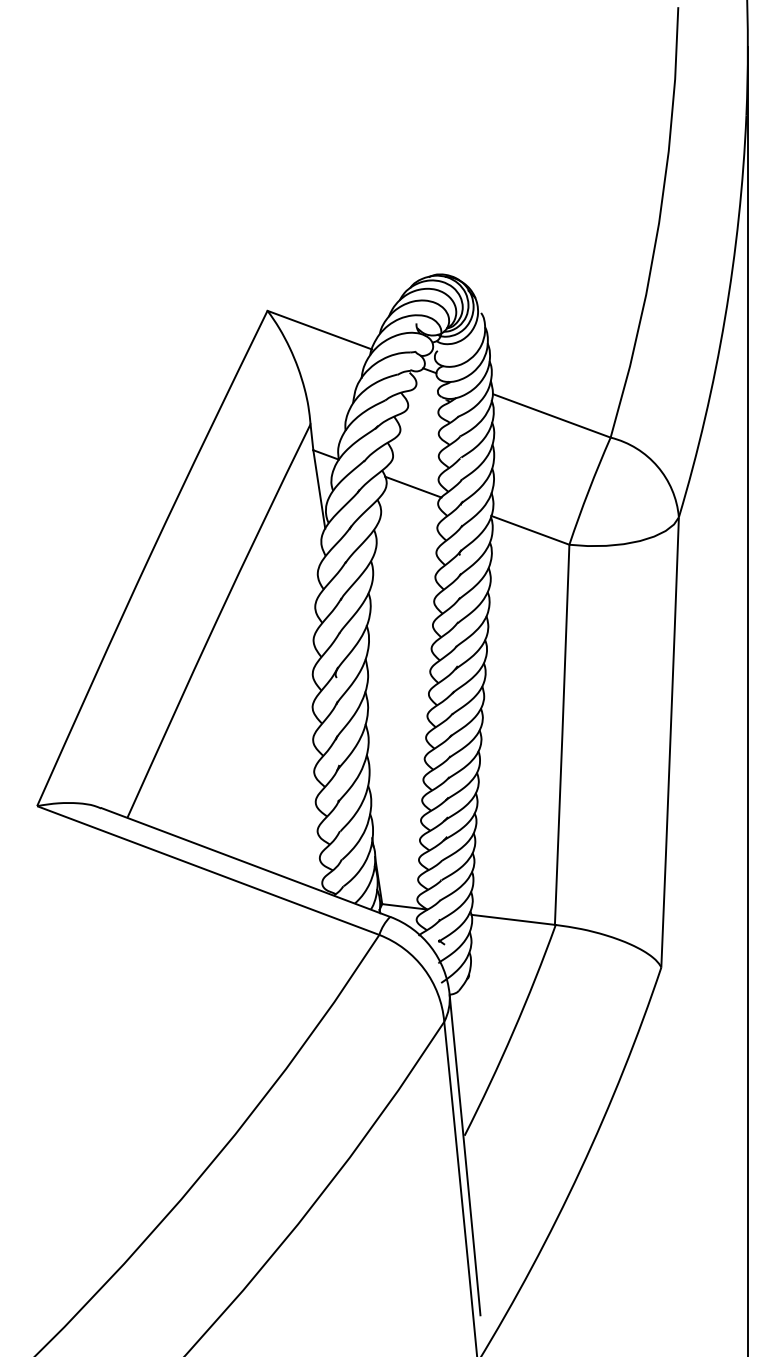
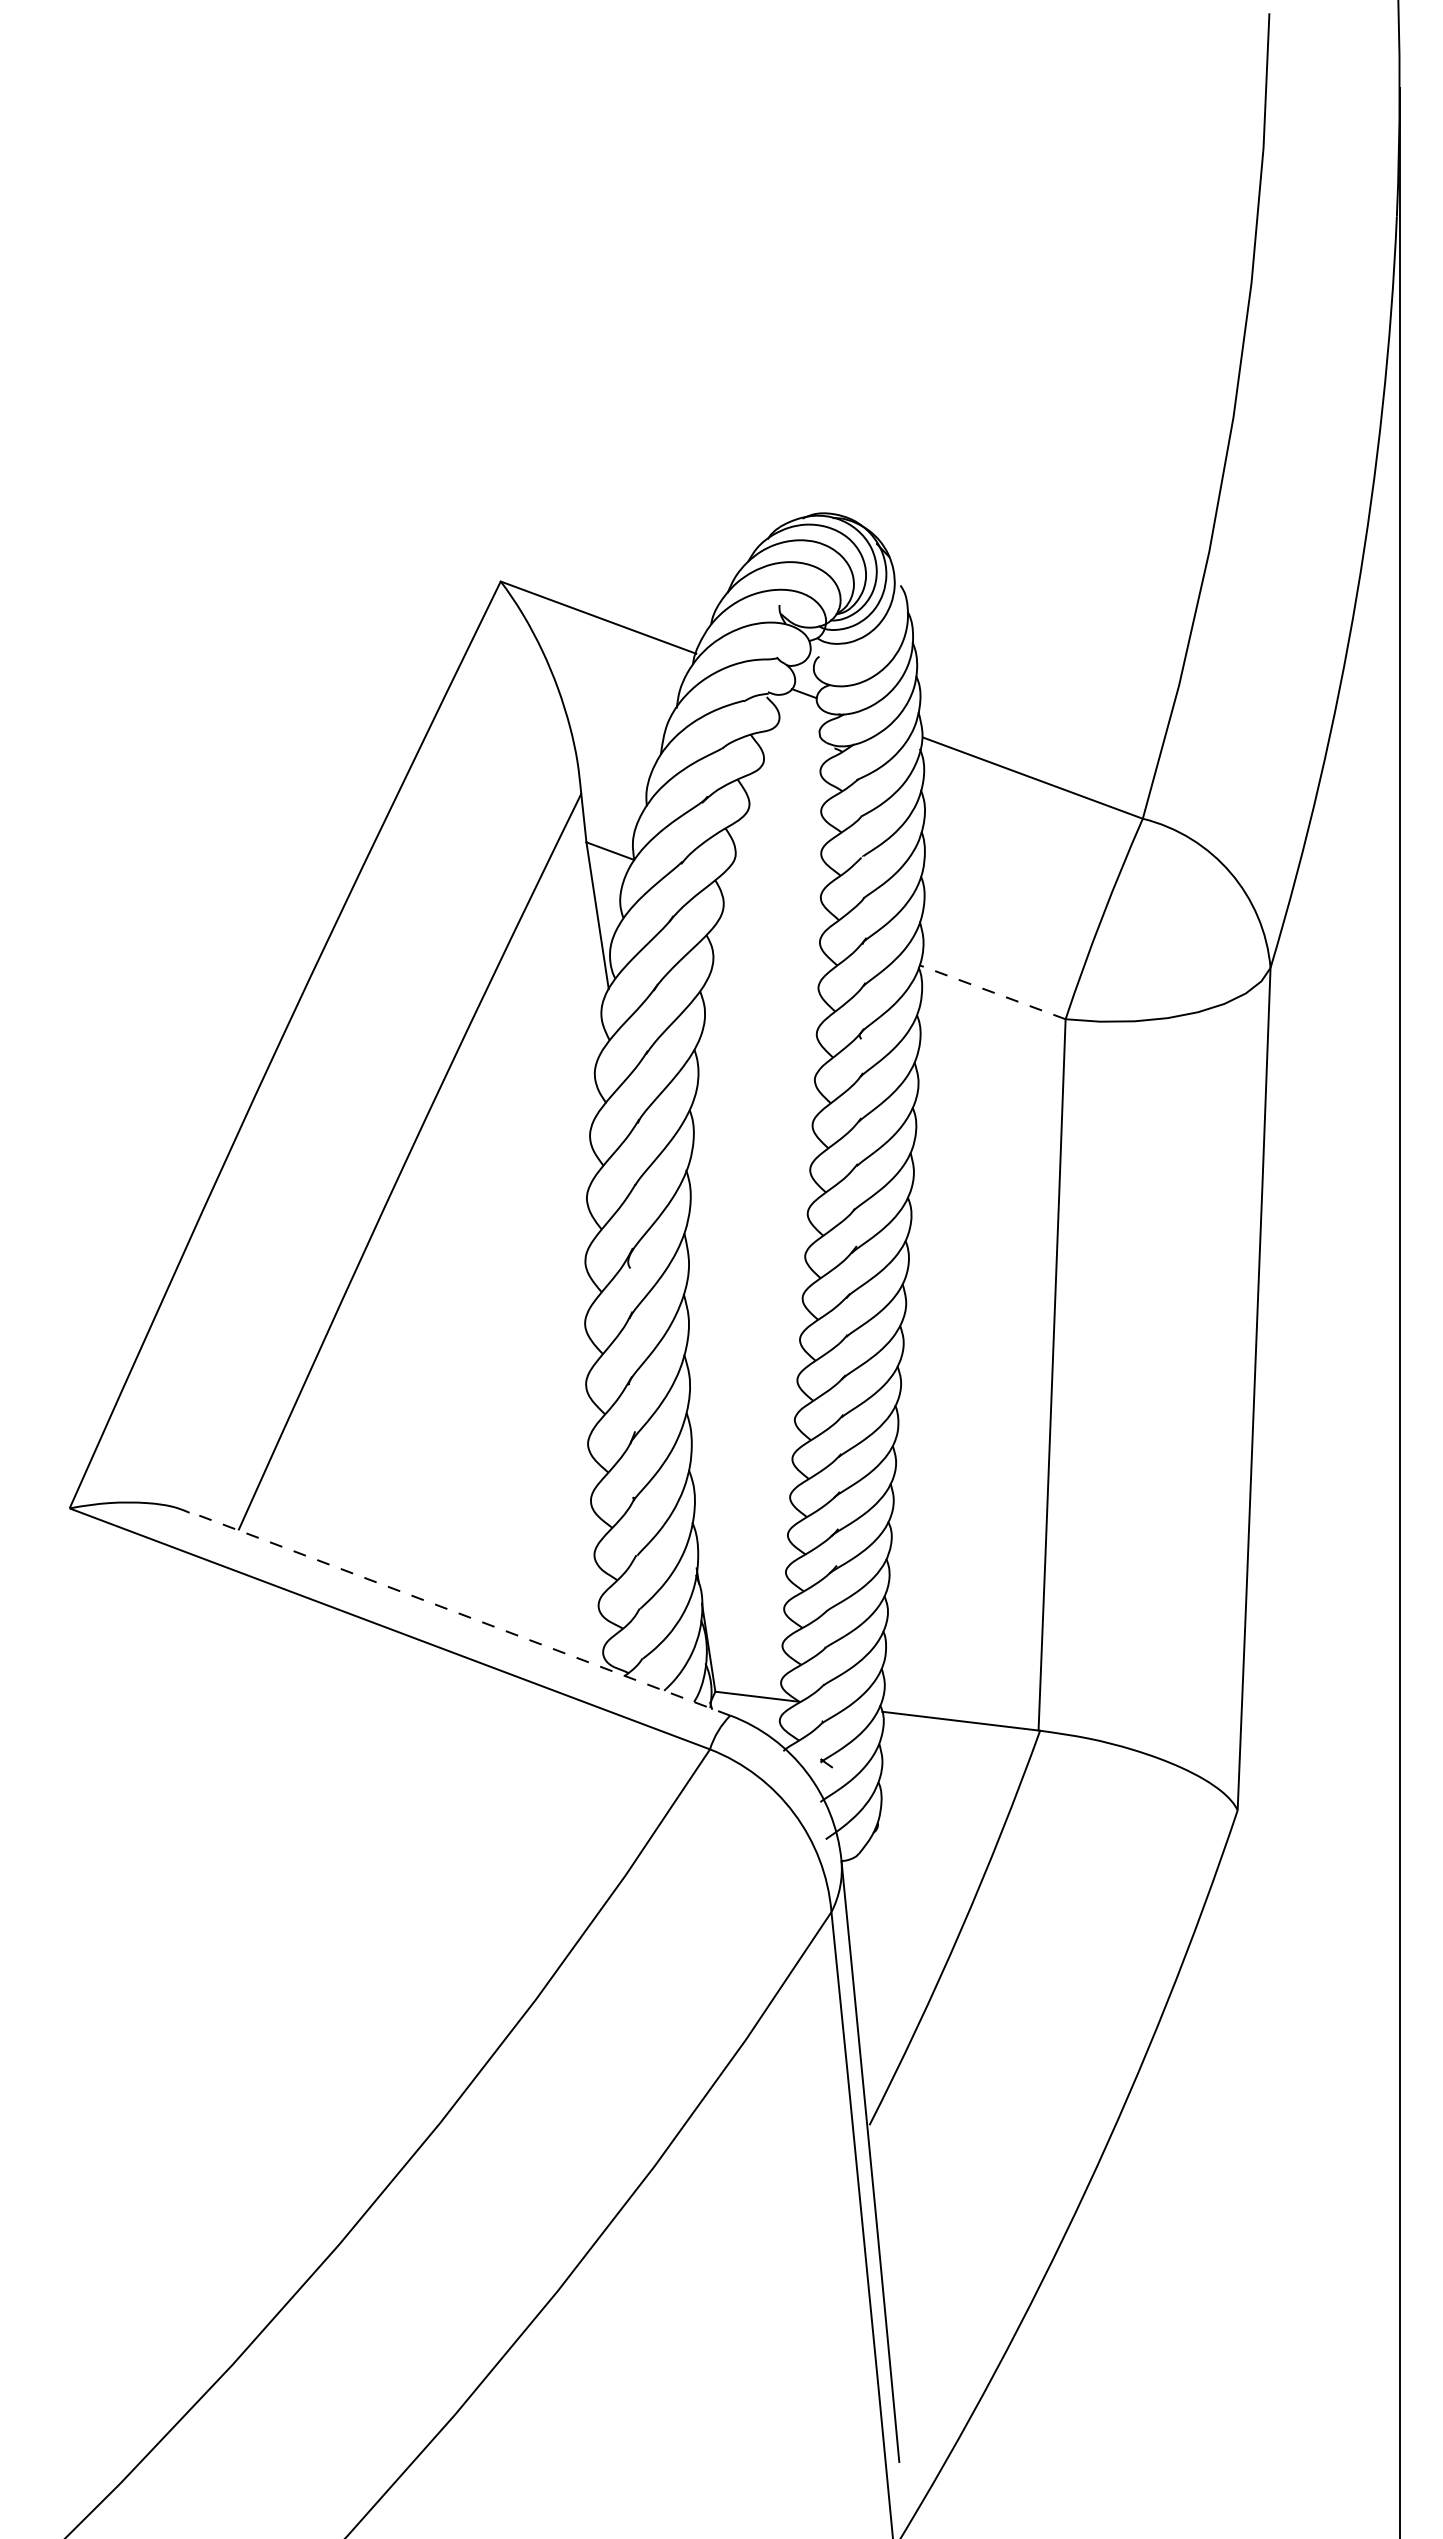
line: (413, 486) -> (773, 910), removed
line: (530, 530) -> (992, 992), solid -> dashed
line: (245, 862) -> (459, 1613), solid -> dashed

